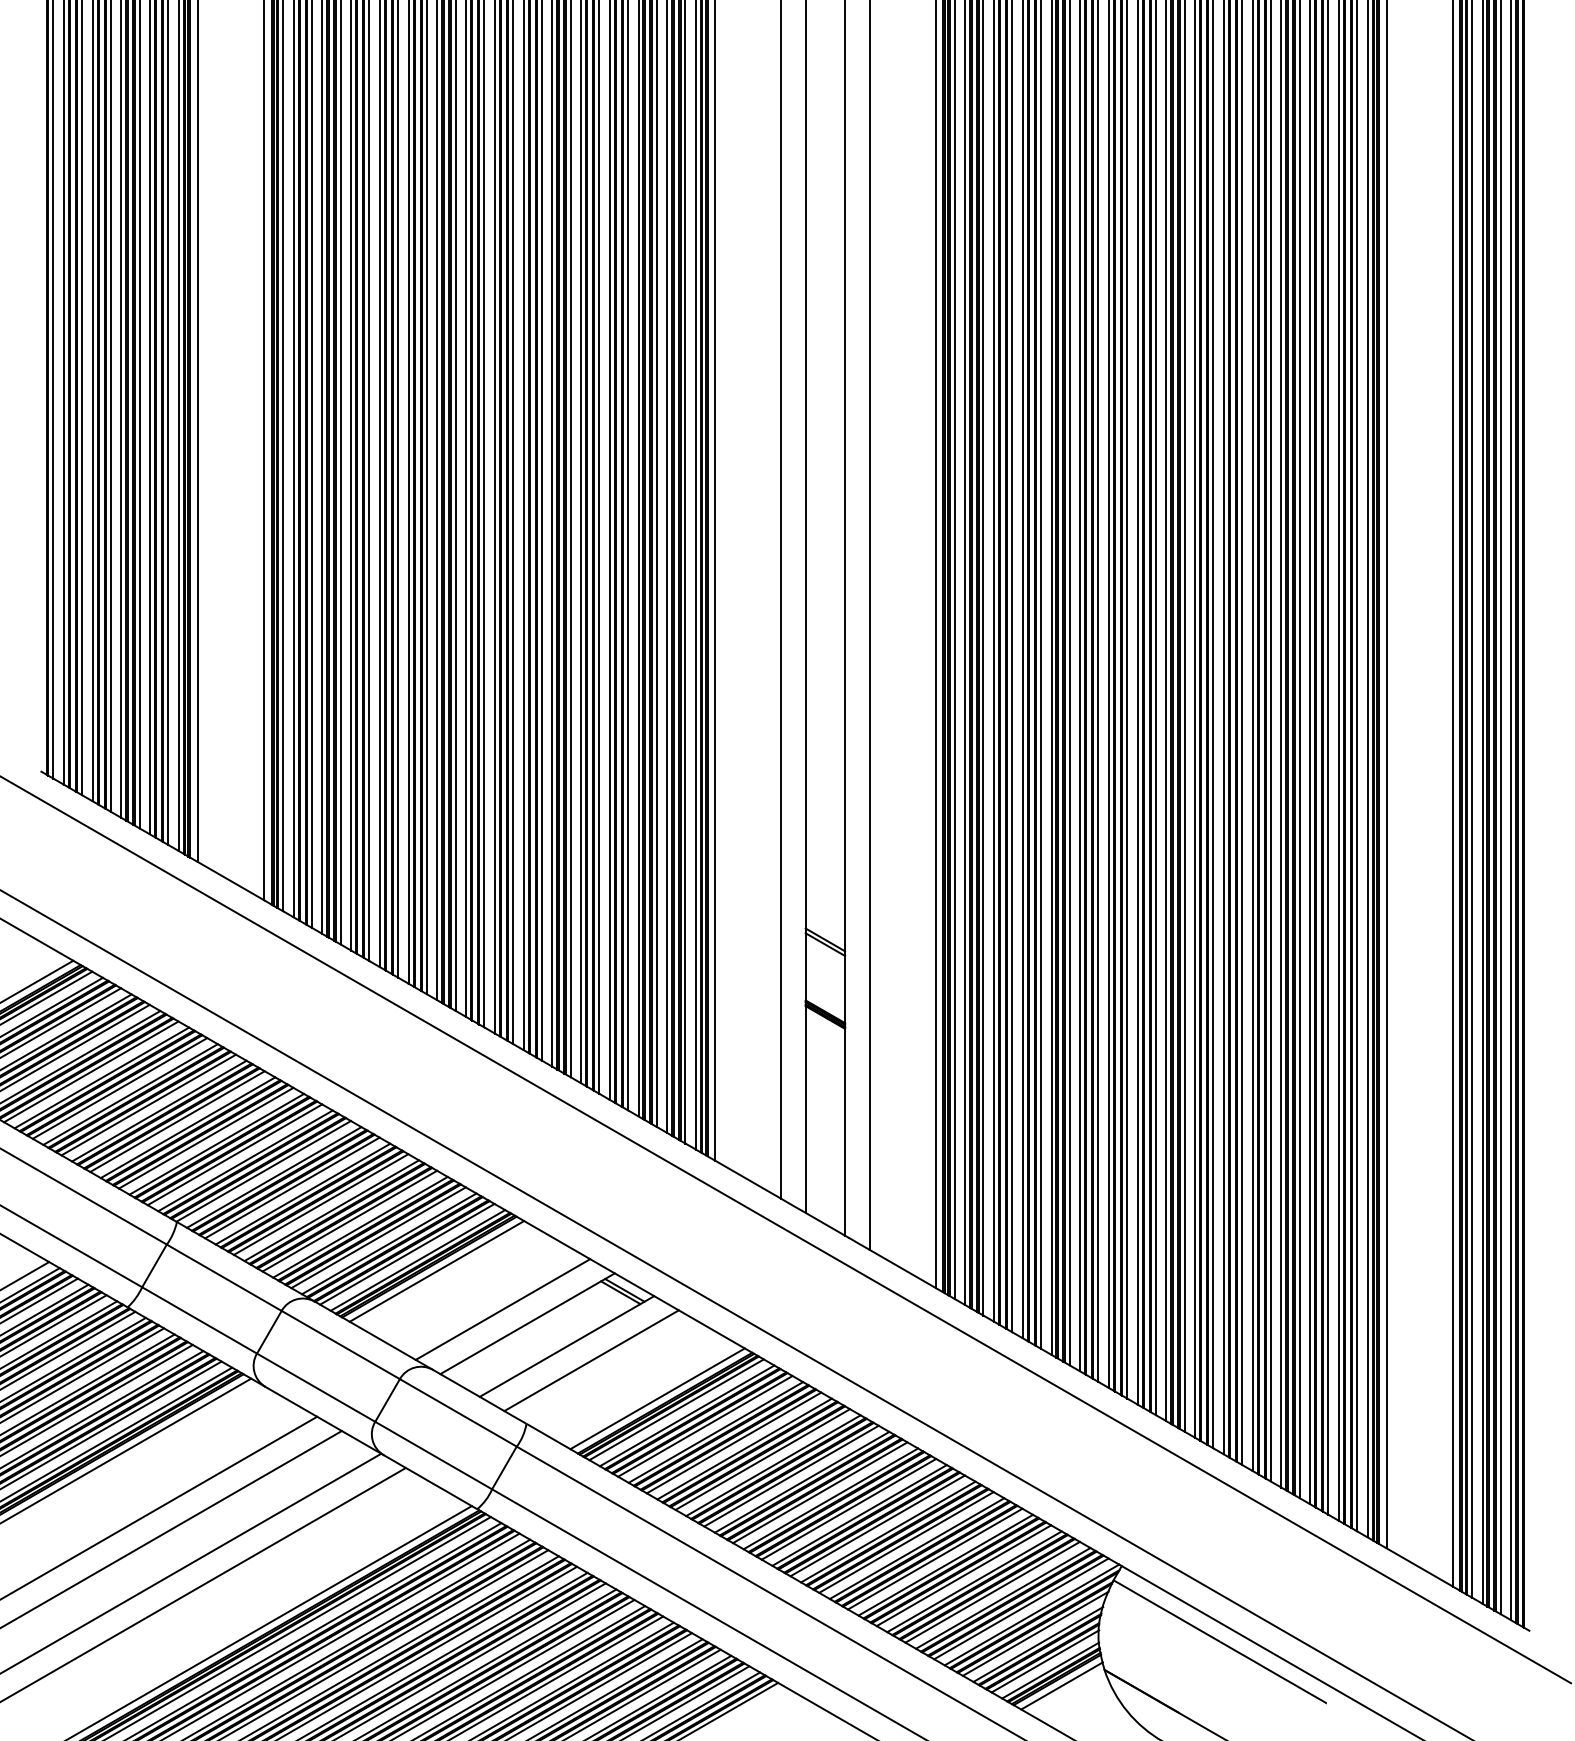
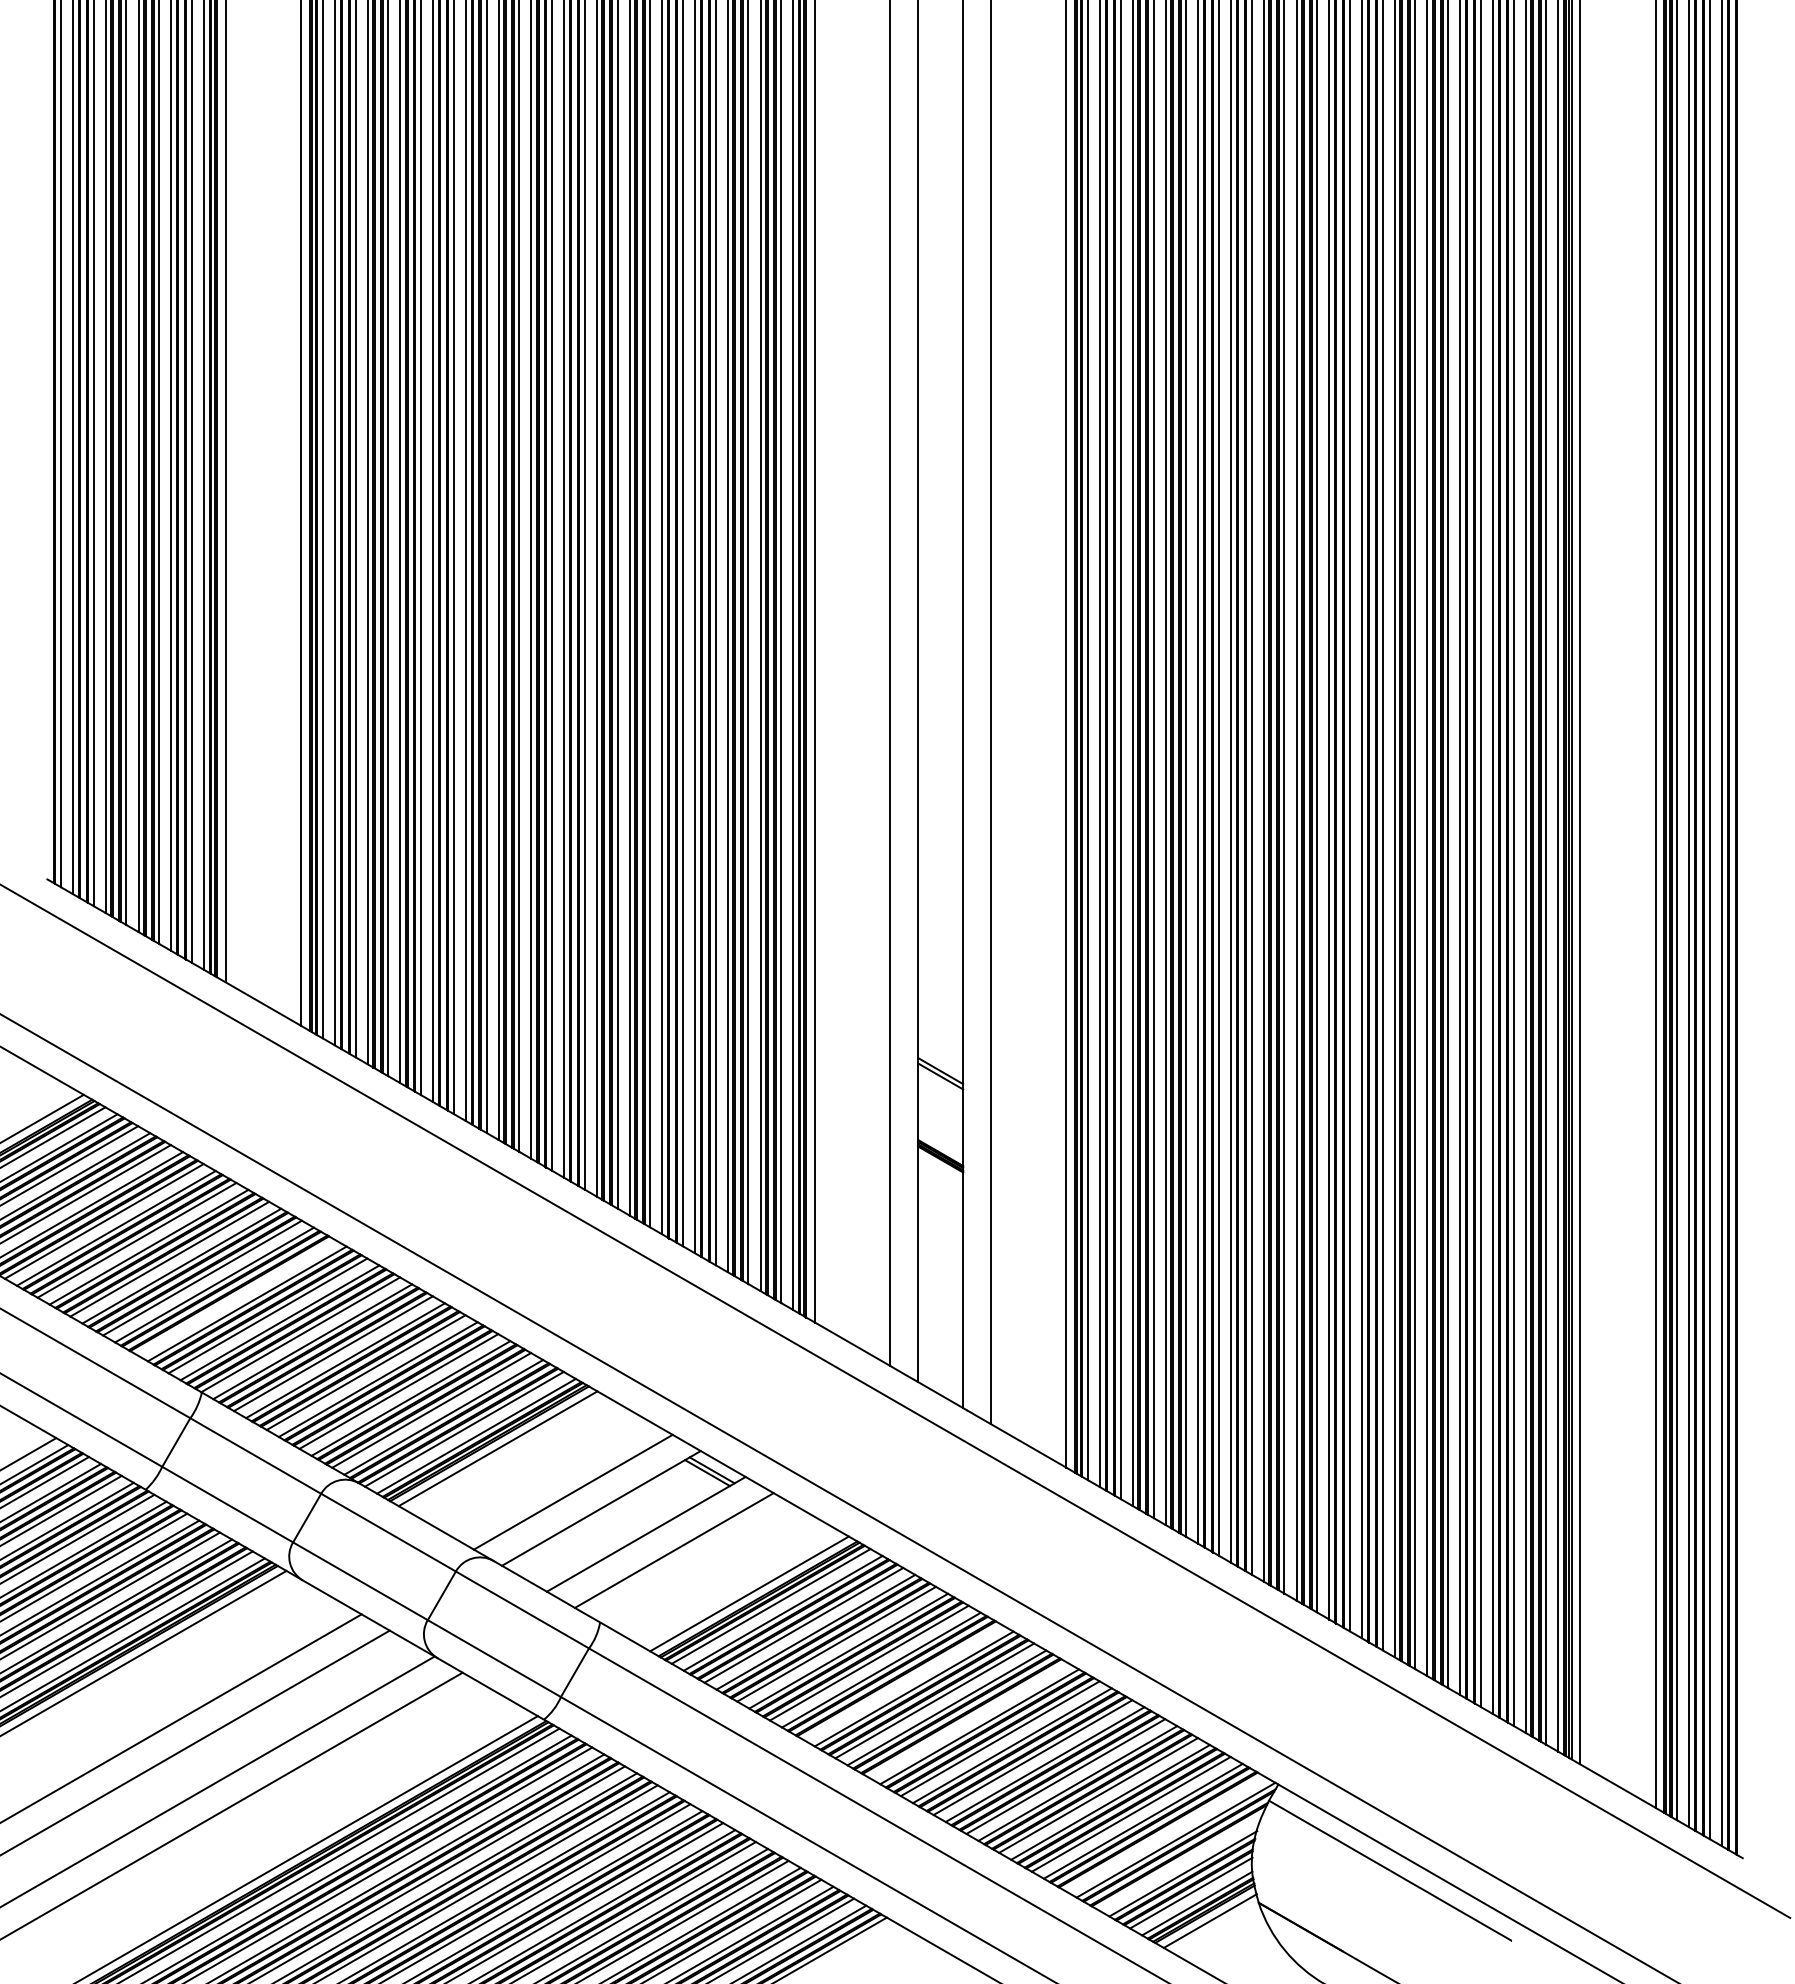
line: (205, 1137) -> (234, 1296), removed
line: (791, 1475) -> (901, 1681), removed
line: (848, 1509) -> (967, 1719), removed
line: (1020, 1608) -> (1163, 1832), removed
line: (1035, 1633) -> (1180, 1861), removed

